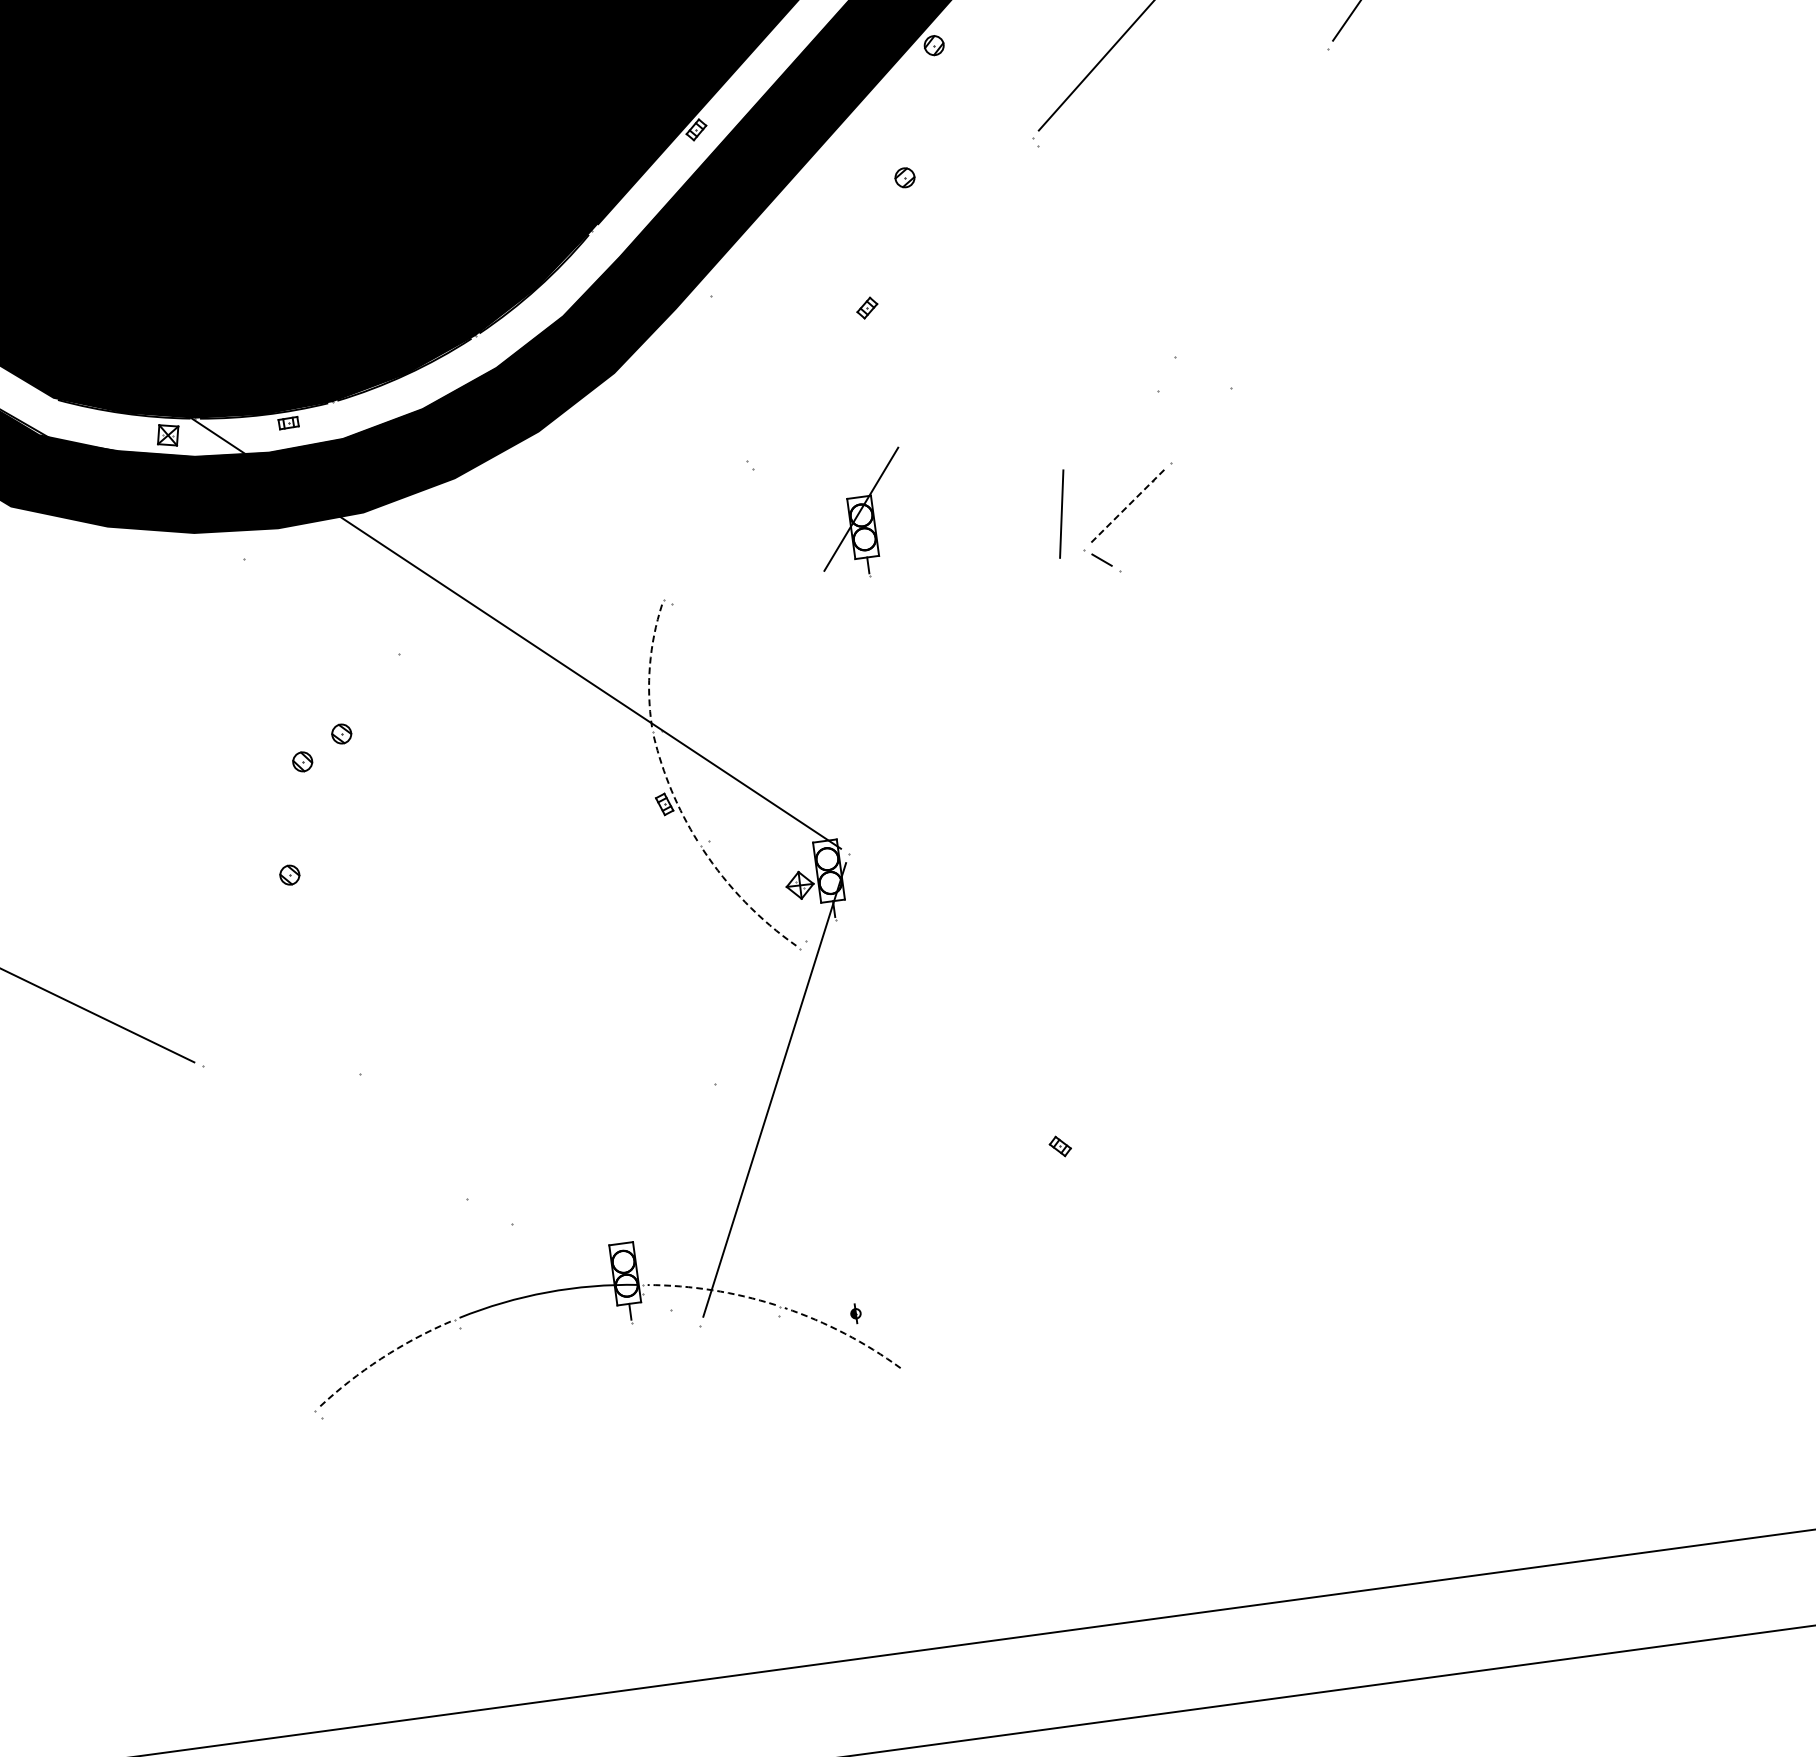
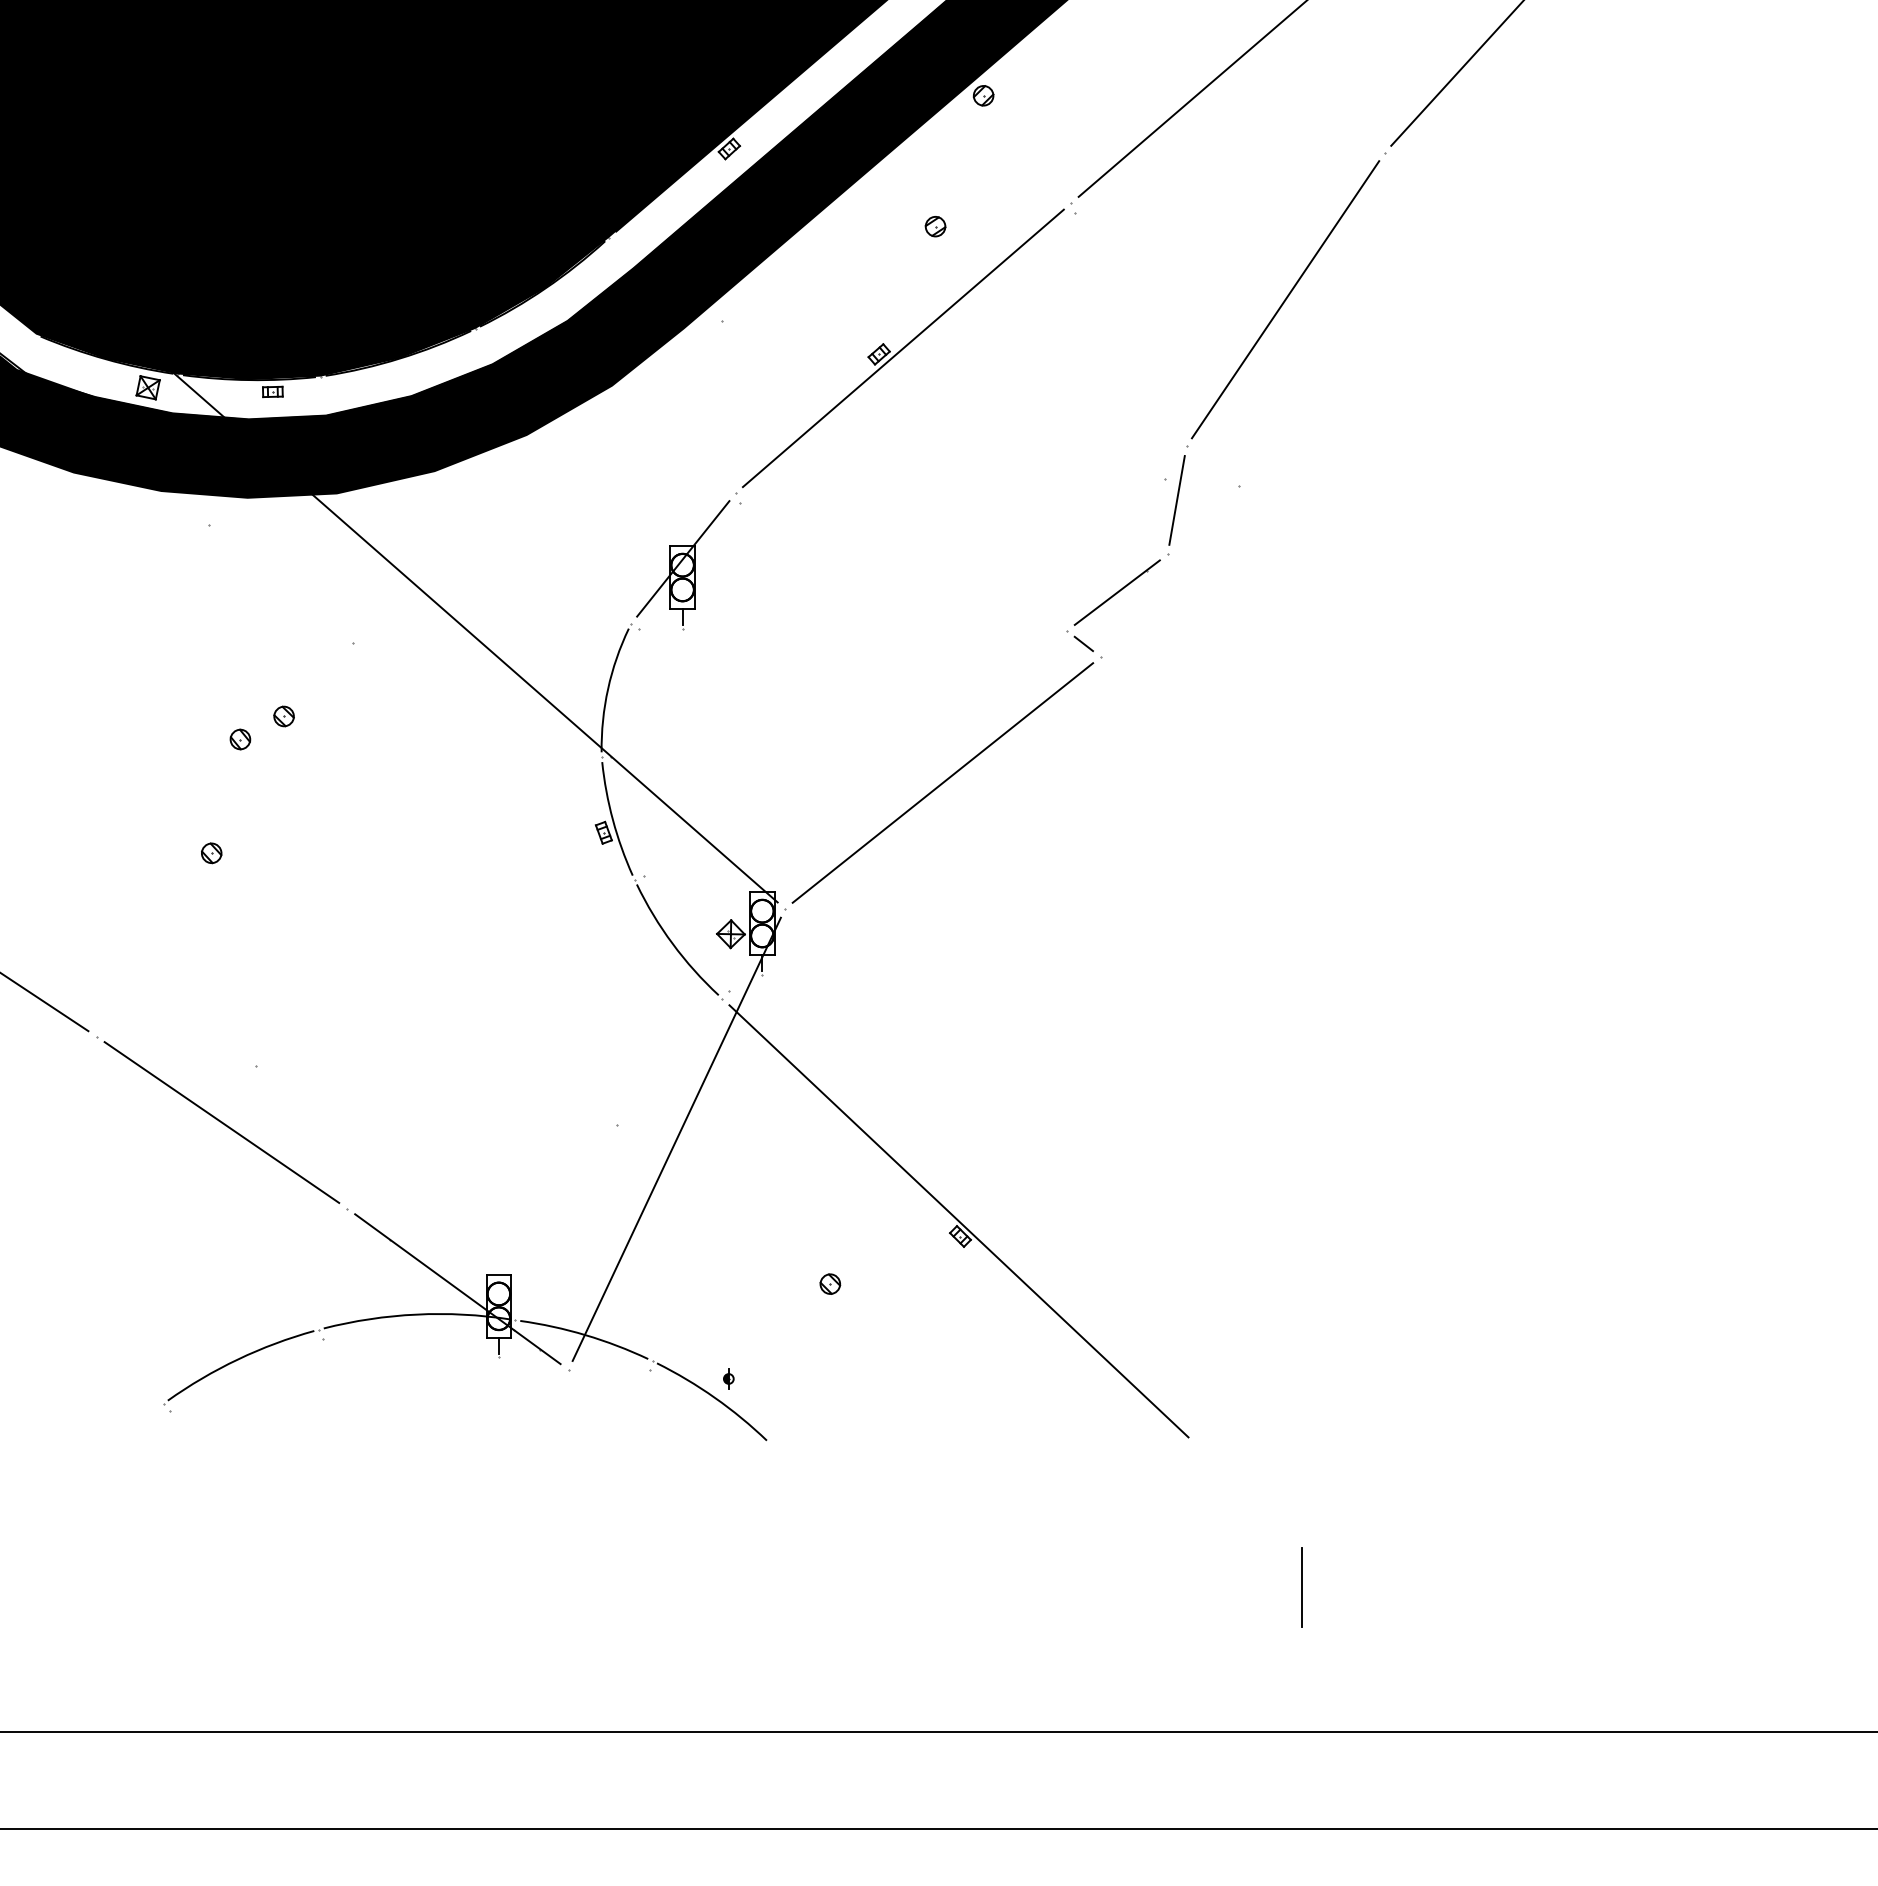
line: (1251, 202) -> (1285, 299), added
line: (889, 299) -> (902, 348), added
line: (1126, 506) -> (1116, 592), dashed -> solid
line: (1061, 514) -> (1176, 500), moved
part: (862, 515) -> (683, 565), moved
arc: (650, 664) -> (608, 688), dashed -> solid
line: (983, 711) -> (942, 782), added
arc: (671, 791) -> (612, 820), dashed -> solid
arc: (745, 901) -> (672, 943), dashed -> solid
line: (334, 1132) -> (221, 1122), added
line: (1056, 1132) -> (958, 1221), added
part: (941, 1208) -> (830, 1283), added
line: (583, 1262) -> (457, 1289), added
arc: (712, 1290) -> (585, 1335), dashed -> solid
arc: (844, 1333) -> (714, 1397), dashed -> solid
arc: (381, 1358) -> (238, 1359), dashed -> solid
line: (1435, 1439) -> (1302, 1587), added

